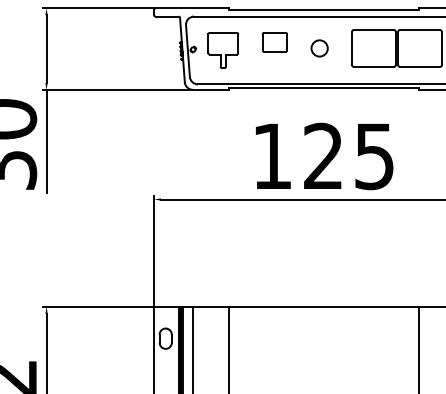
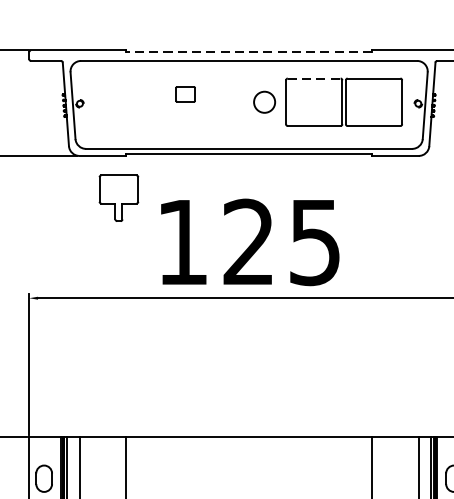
line: (323, 9) -> (248, 51), solid -> dashed
line: (374, 30) -> (314, 78), solid -> dashed
part: (274, 42) -> (185, 94), size x0.6
circle: (319, 48) -> (264, 102), moved
part: (223, 50) -> (119, 198), moved

